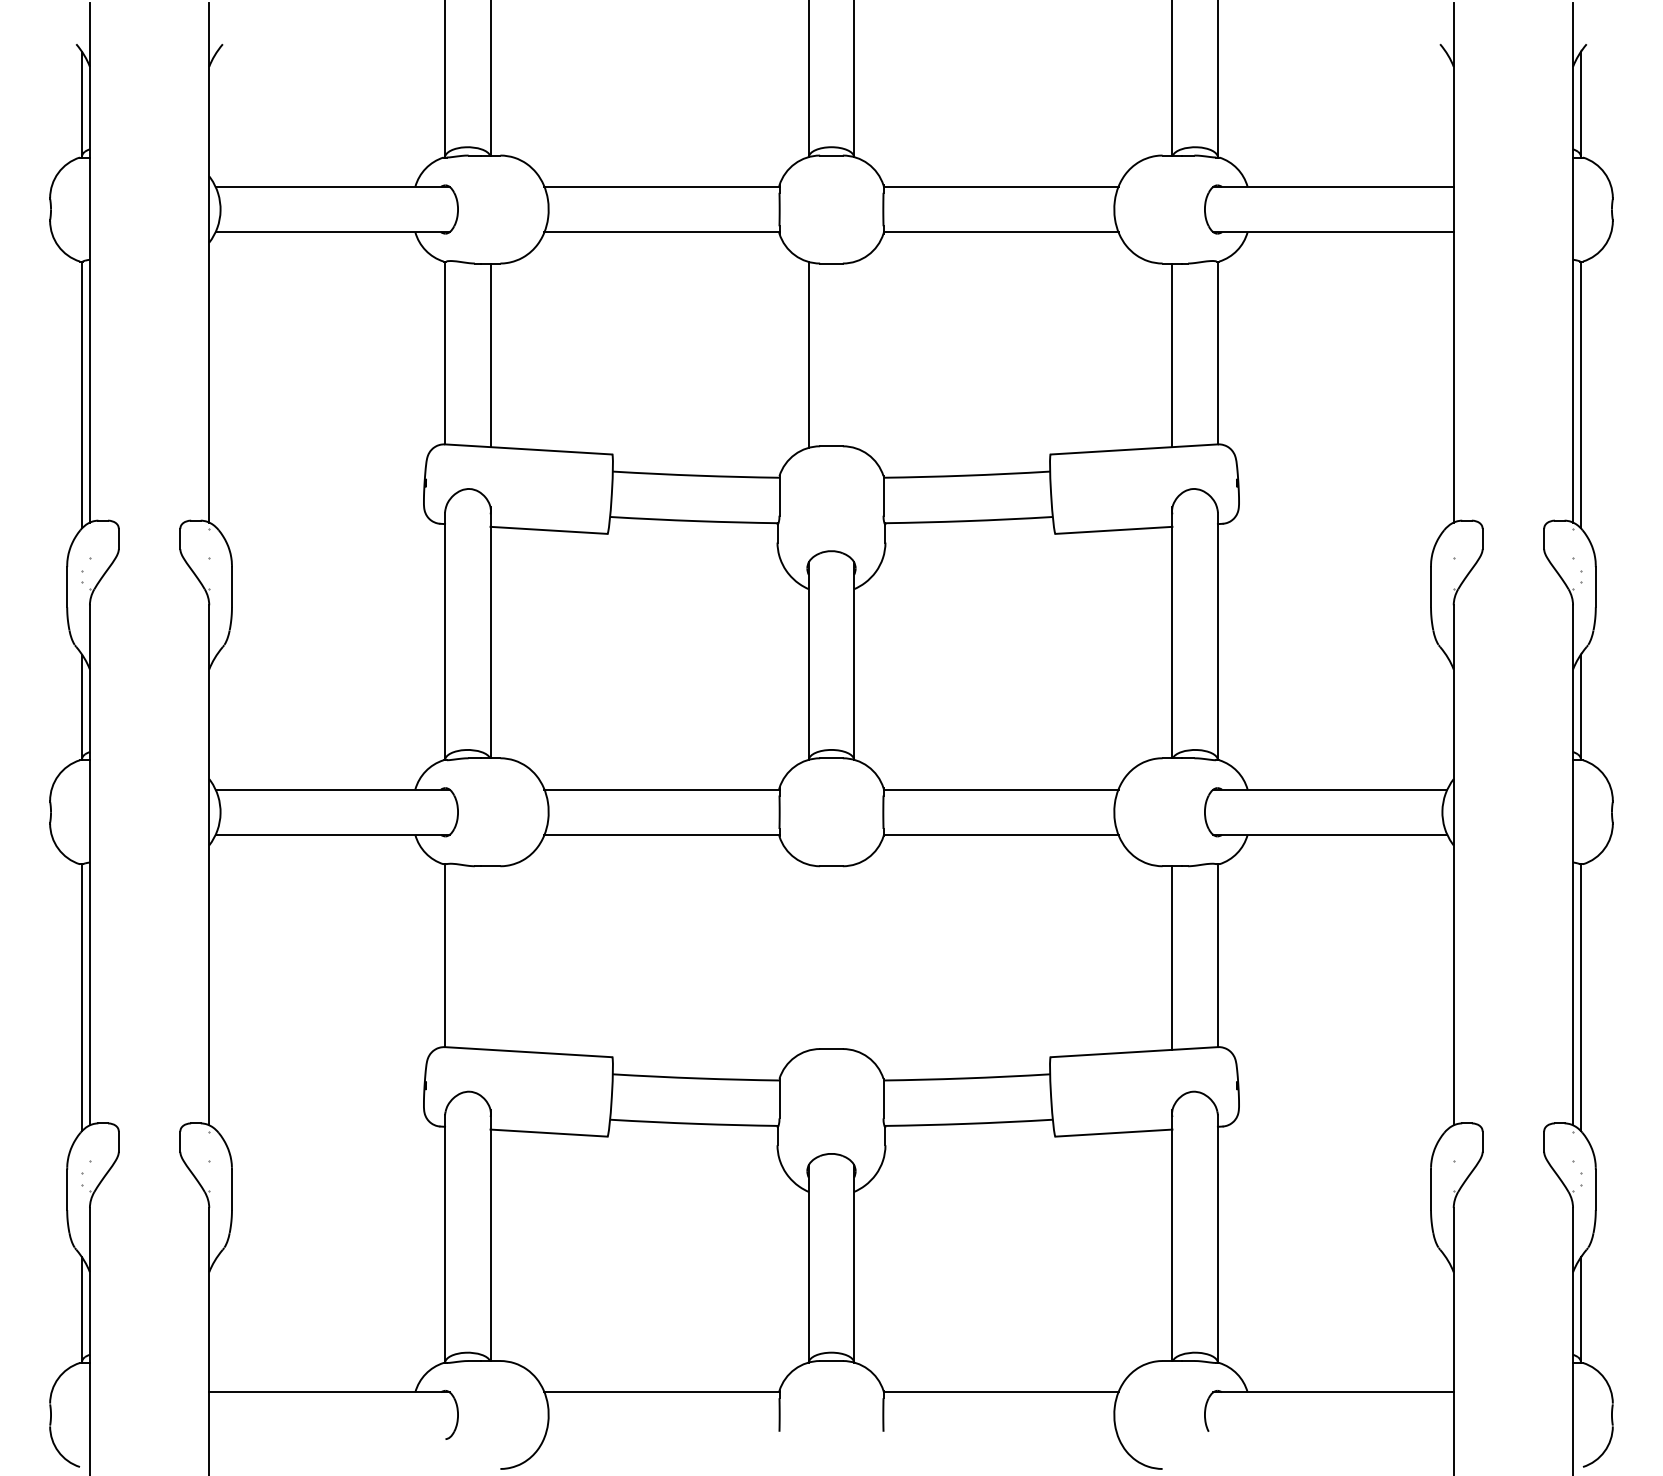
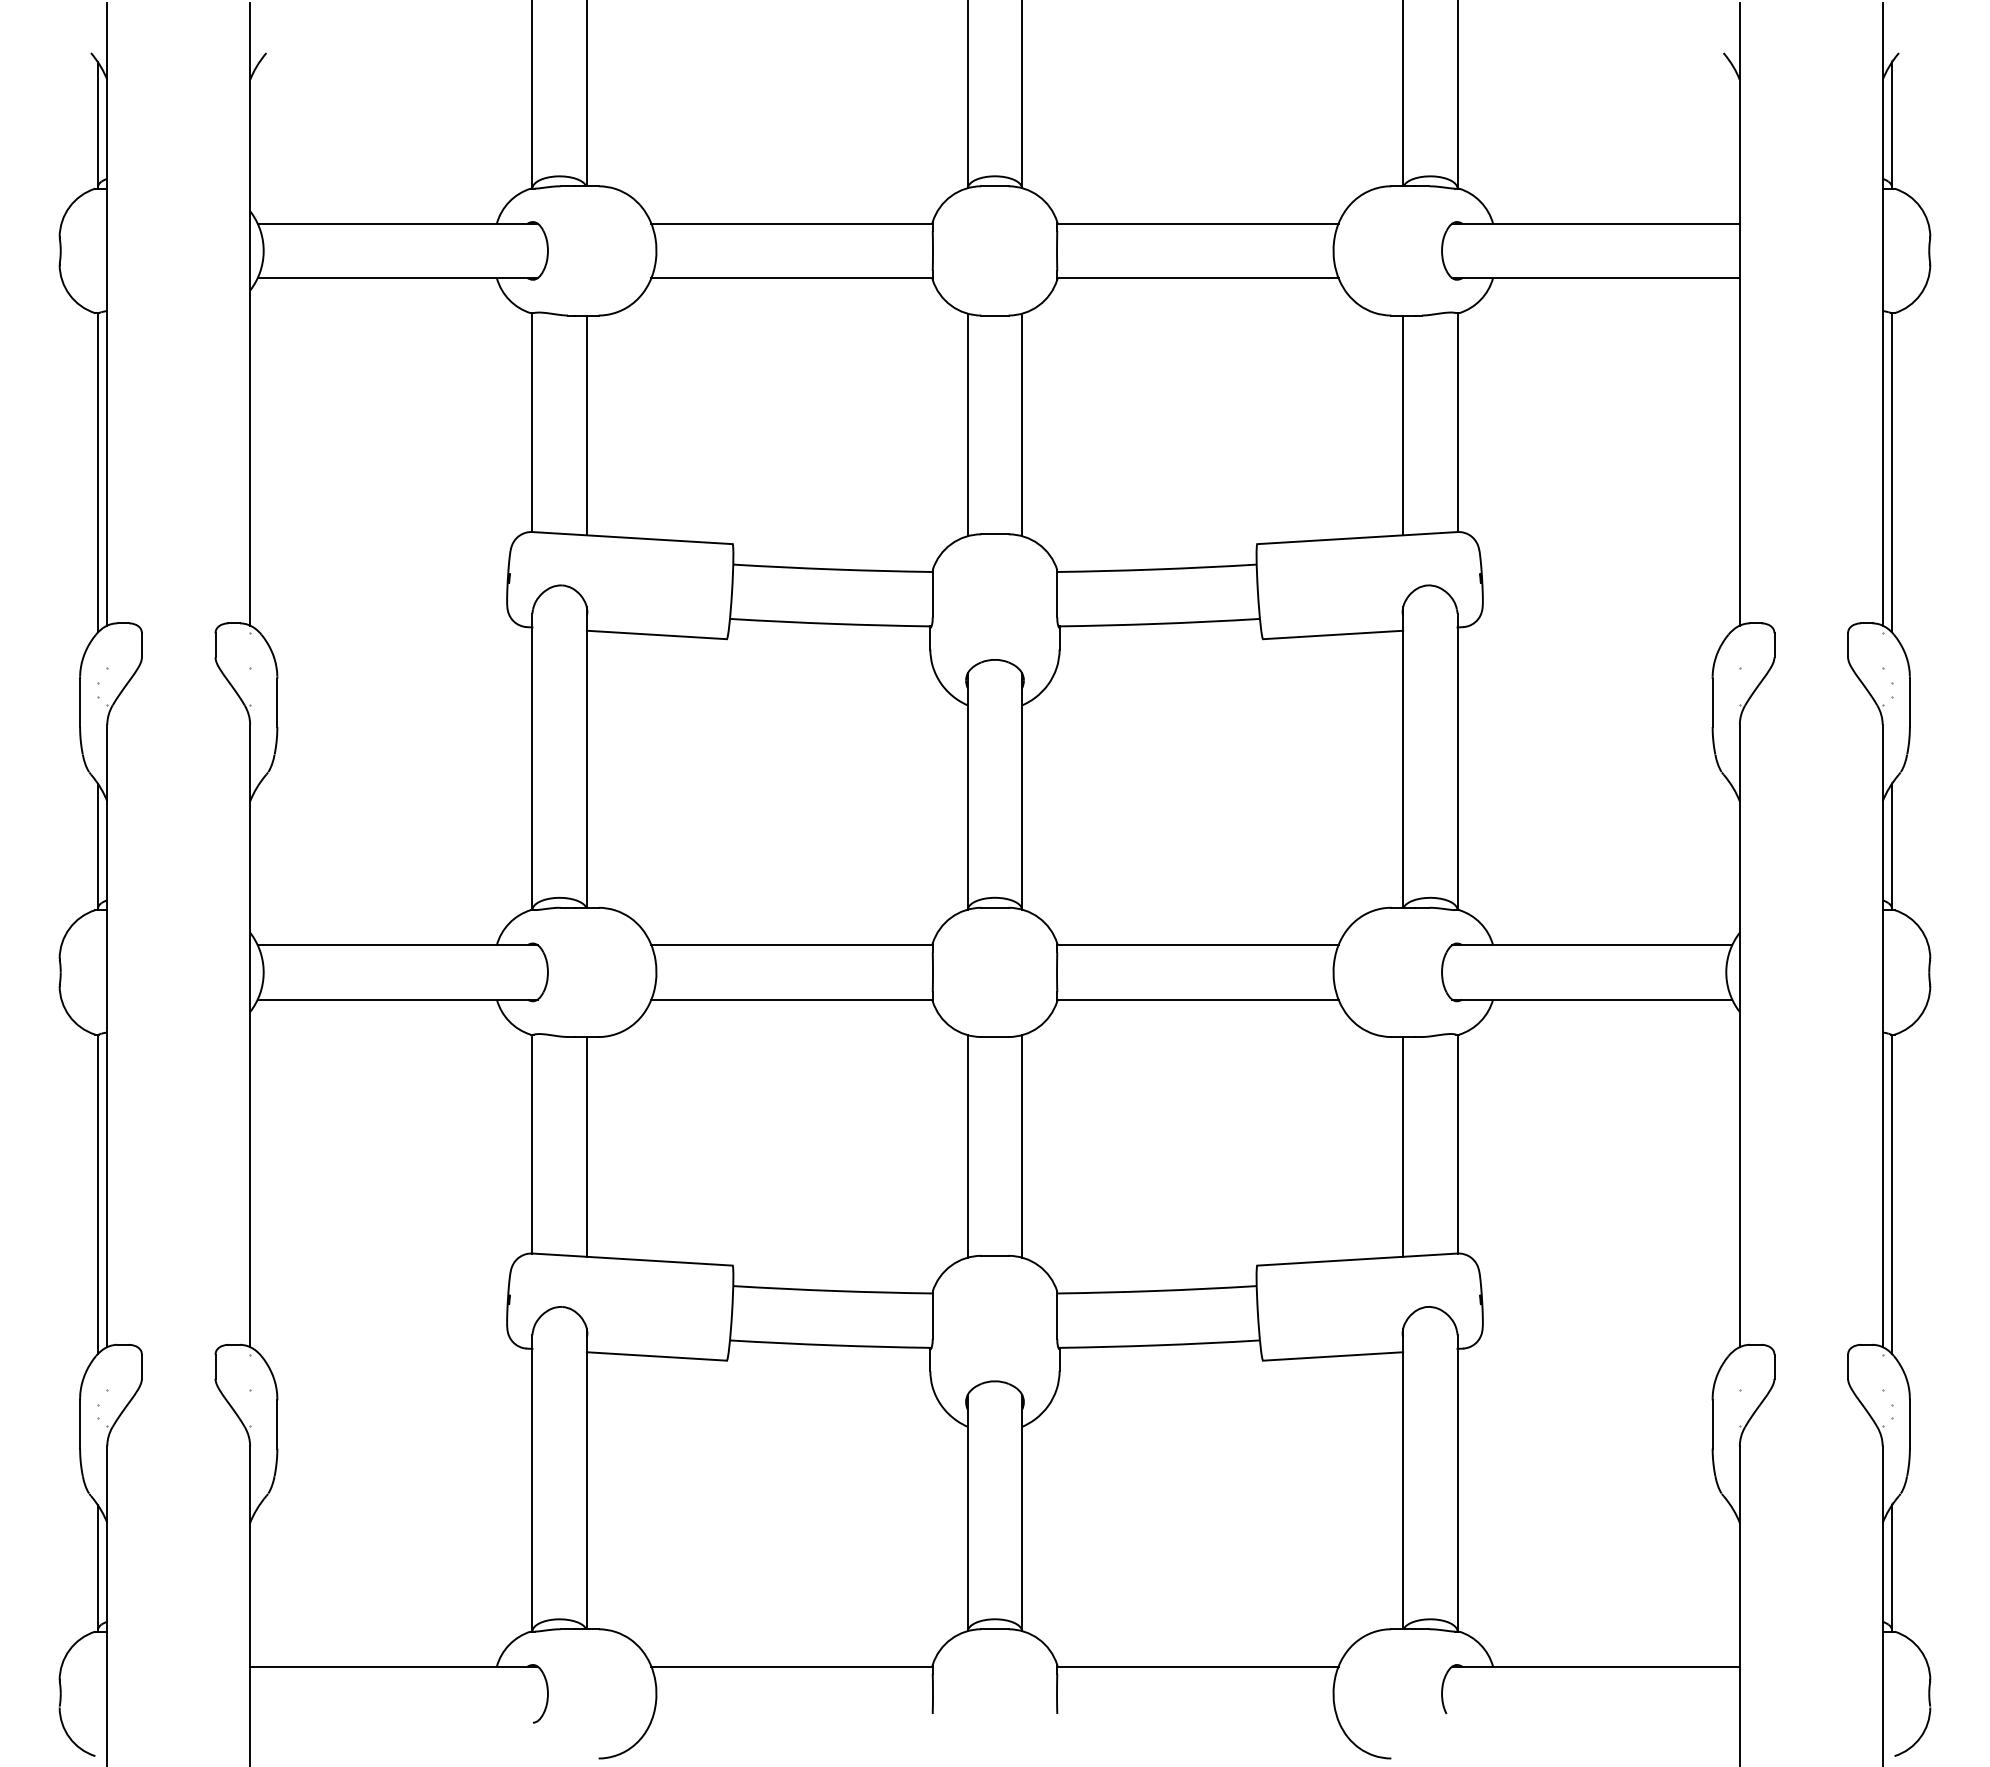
line: (854, 354) -> (1022, 424), added
line: (490, 957) -> (586, 1146), added
line: (808, 957) -> (967, 1146), added
line: (854, 957) -> (1022, 1146), added

